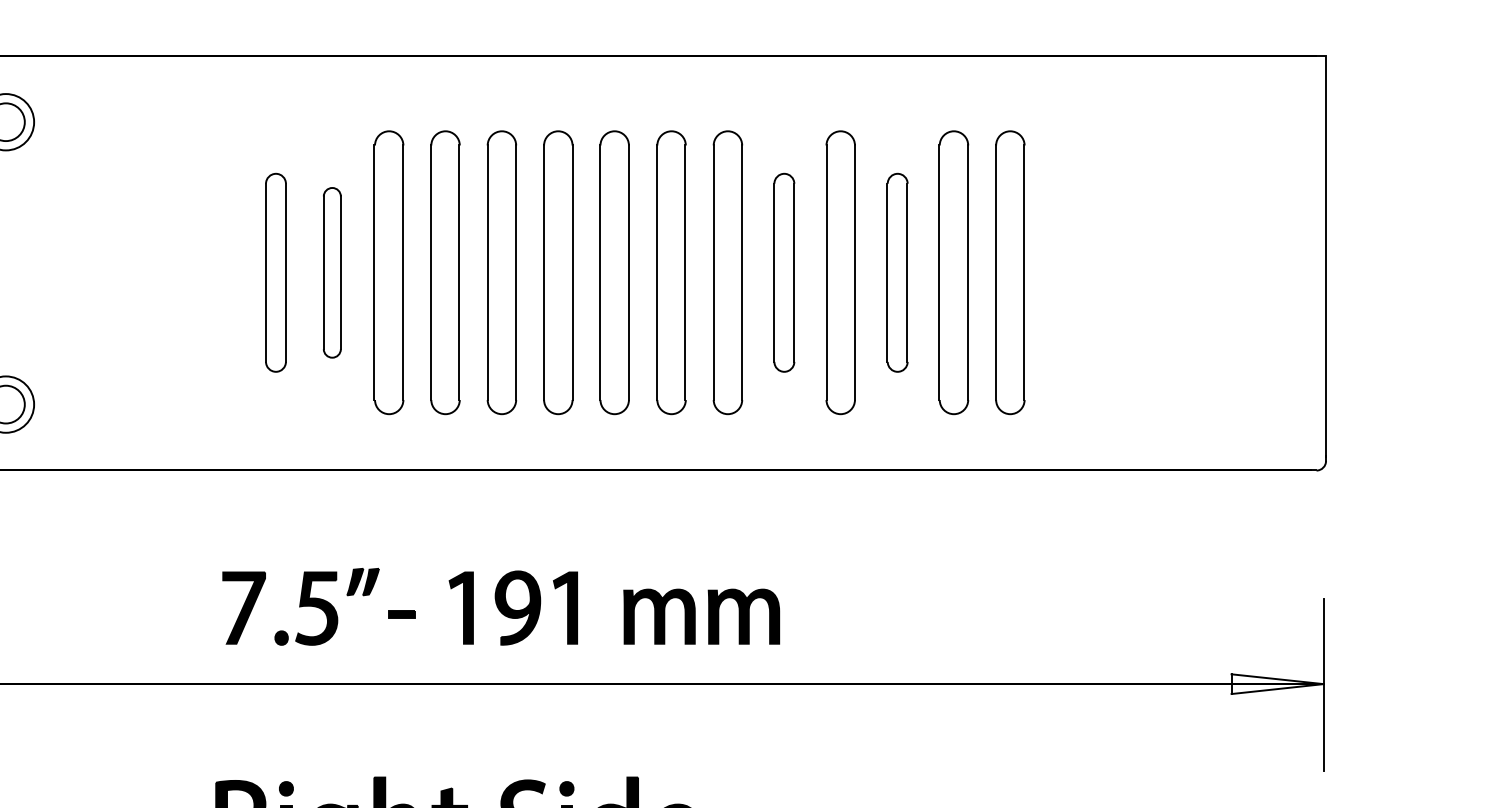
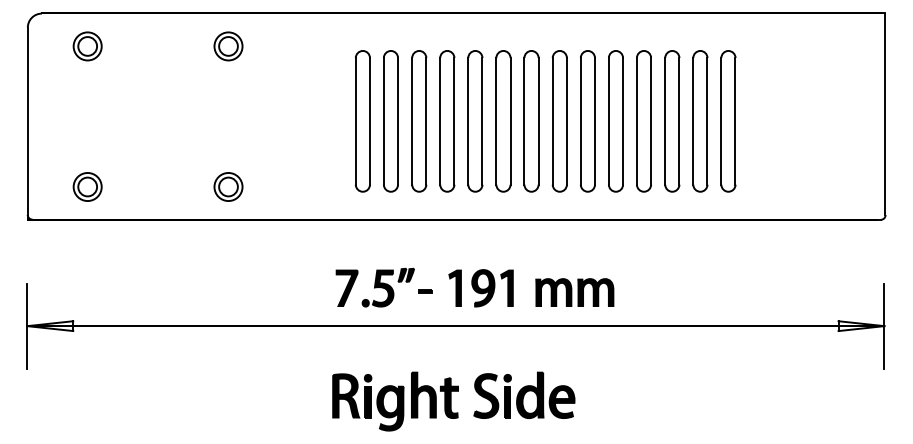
part: (275, 273) -> (362, 121), size x1.43
part: (331, 273) -> (390, 121), size x1.67
part: (783, 273) -> (615, 121), size x1.43
part: (897, 273) -> (672, 121), size x1.43

